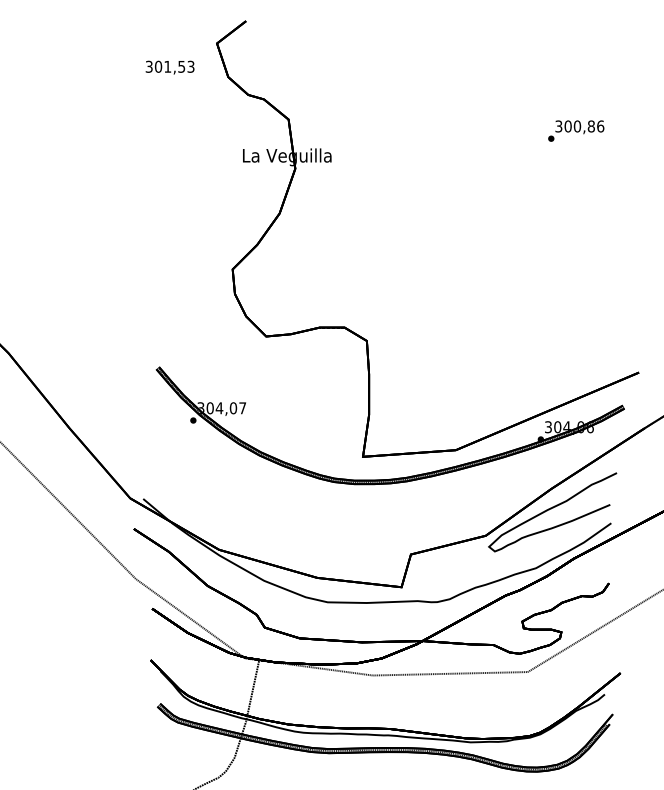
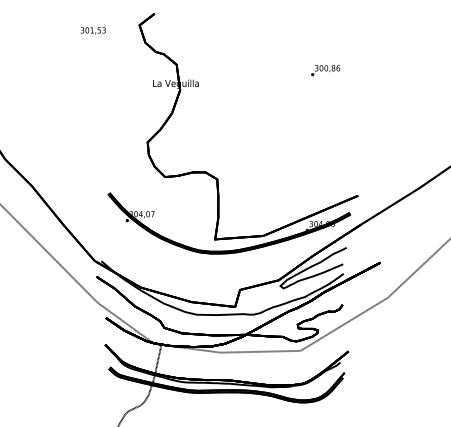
text: (168, 66) -> (92, 30), moved

